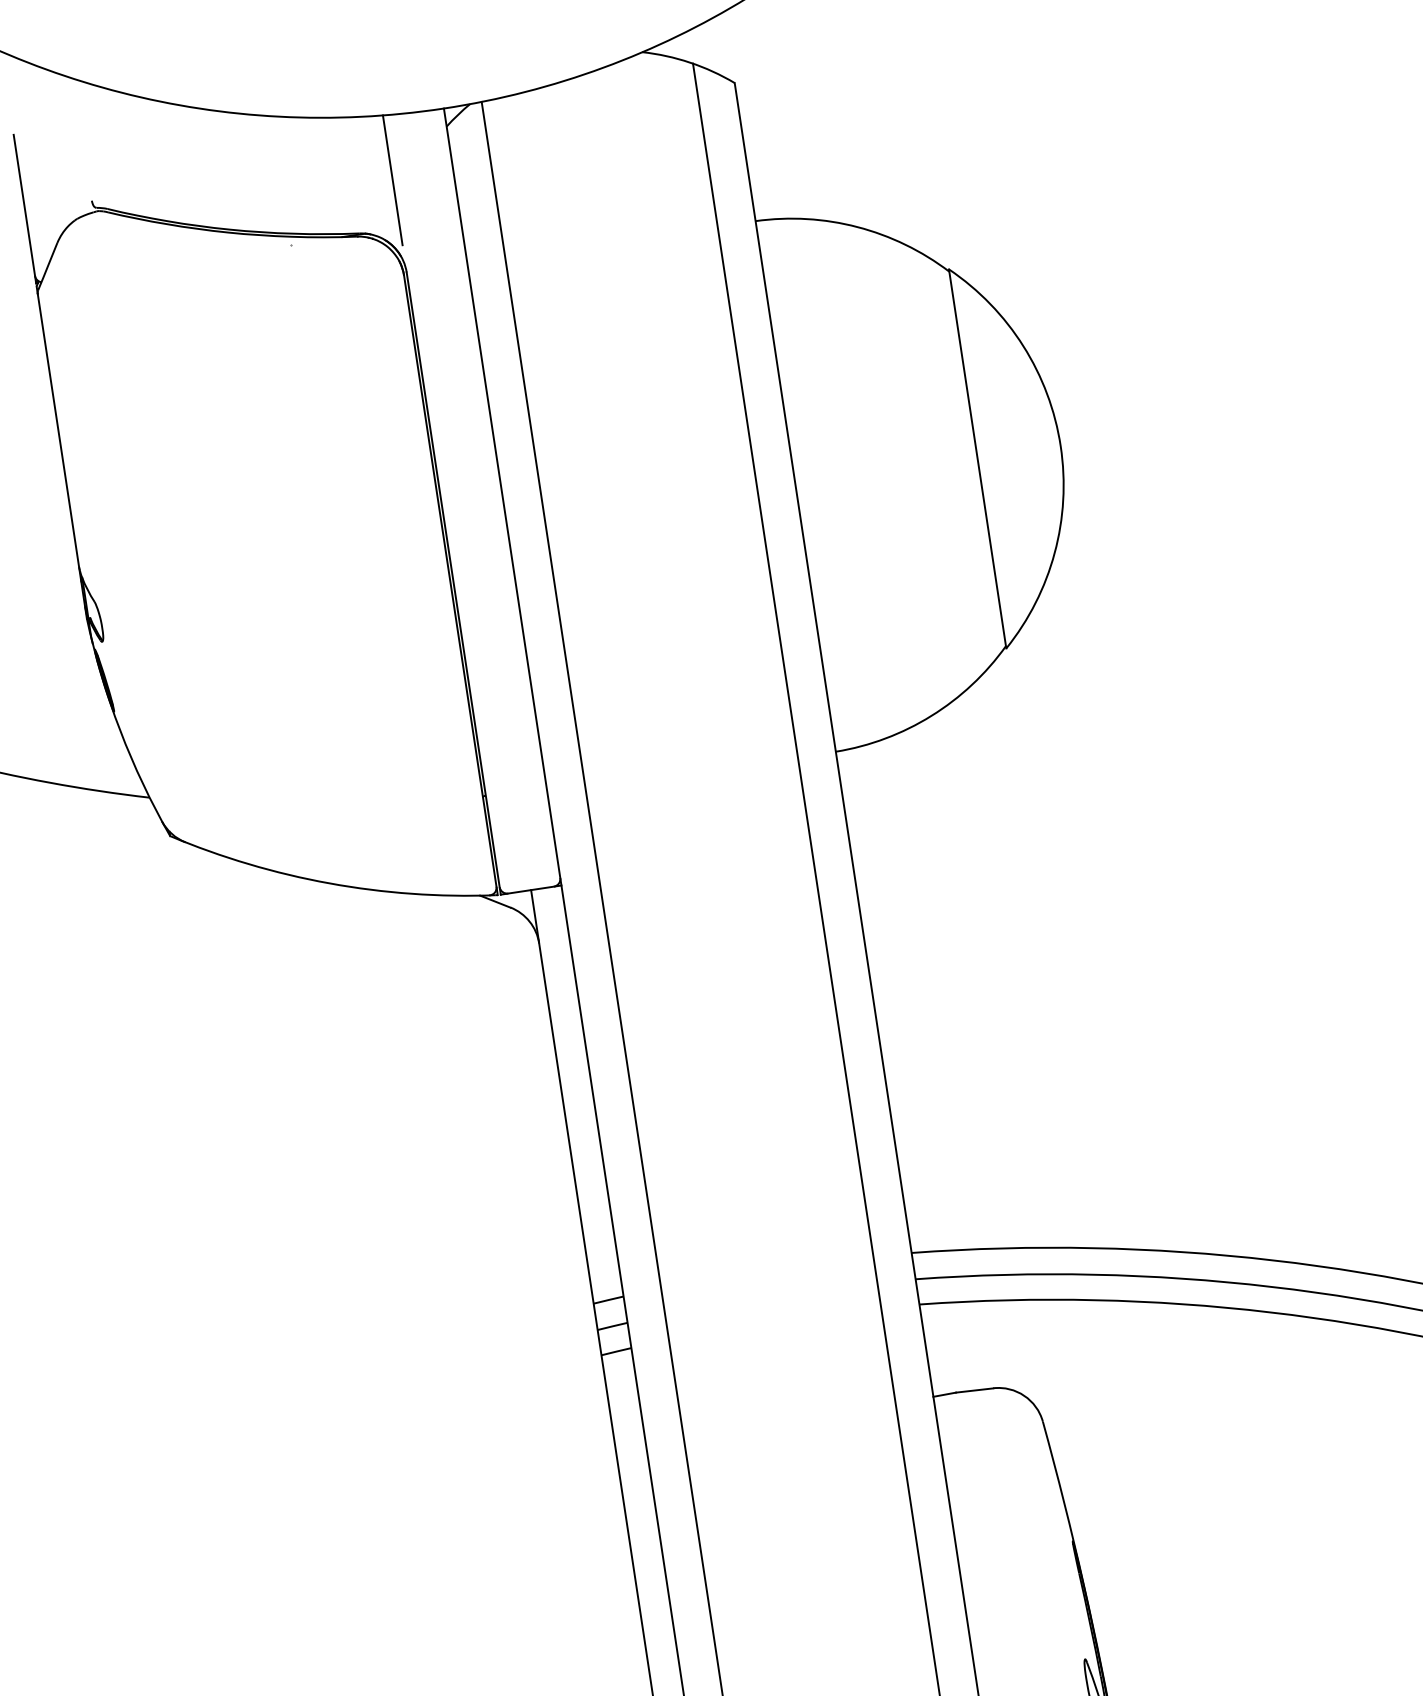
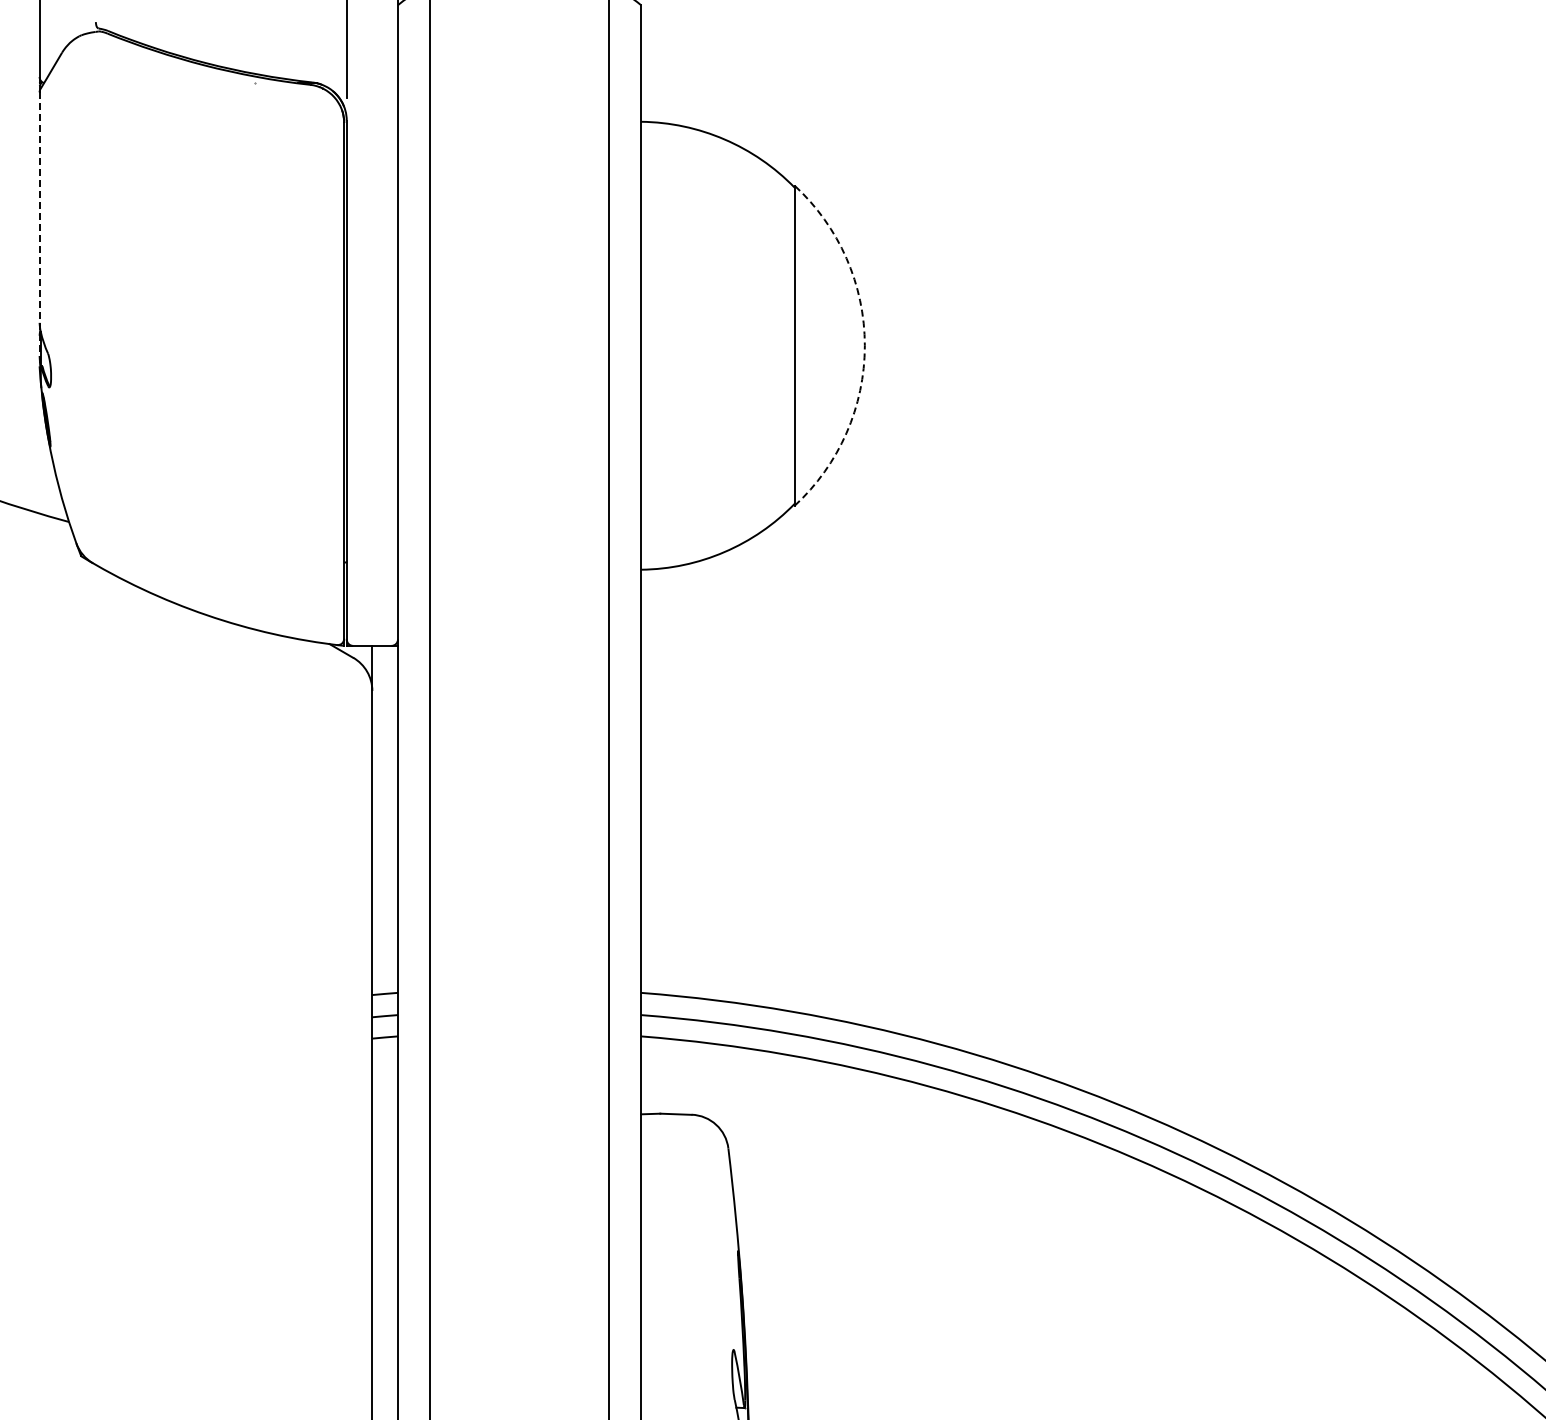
arc: (1060, 446) -> (864, 345), solid -> dashed
line: (62, 456) -> (39, 229), solid -> dashed

